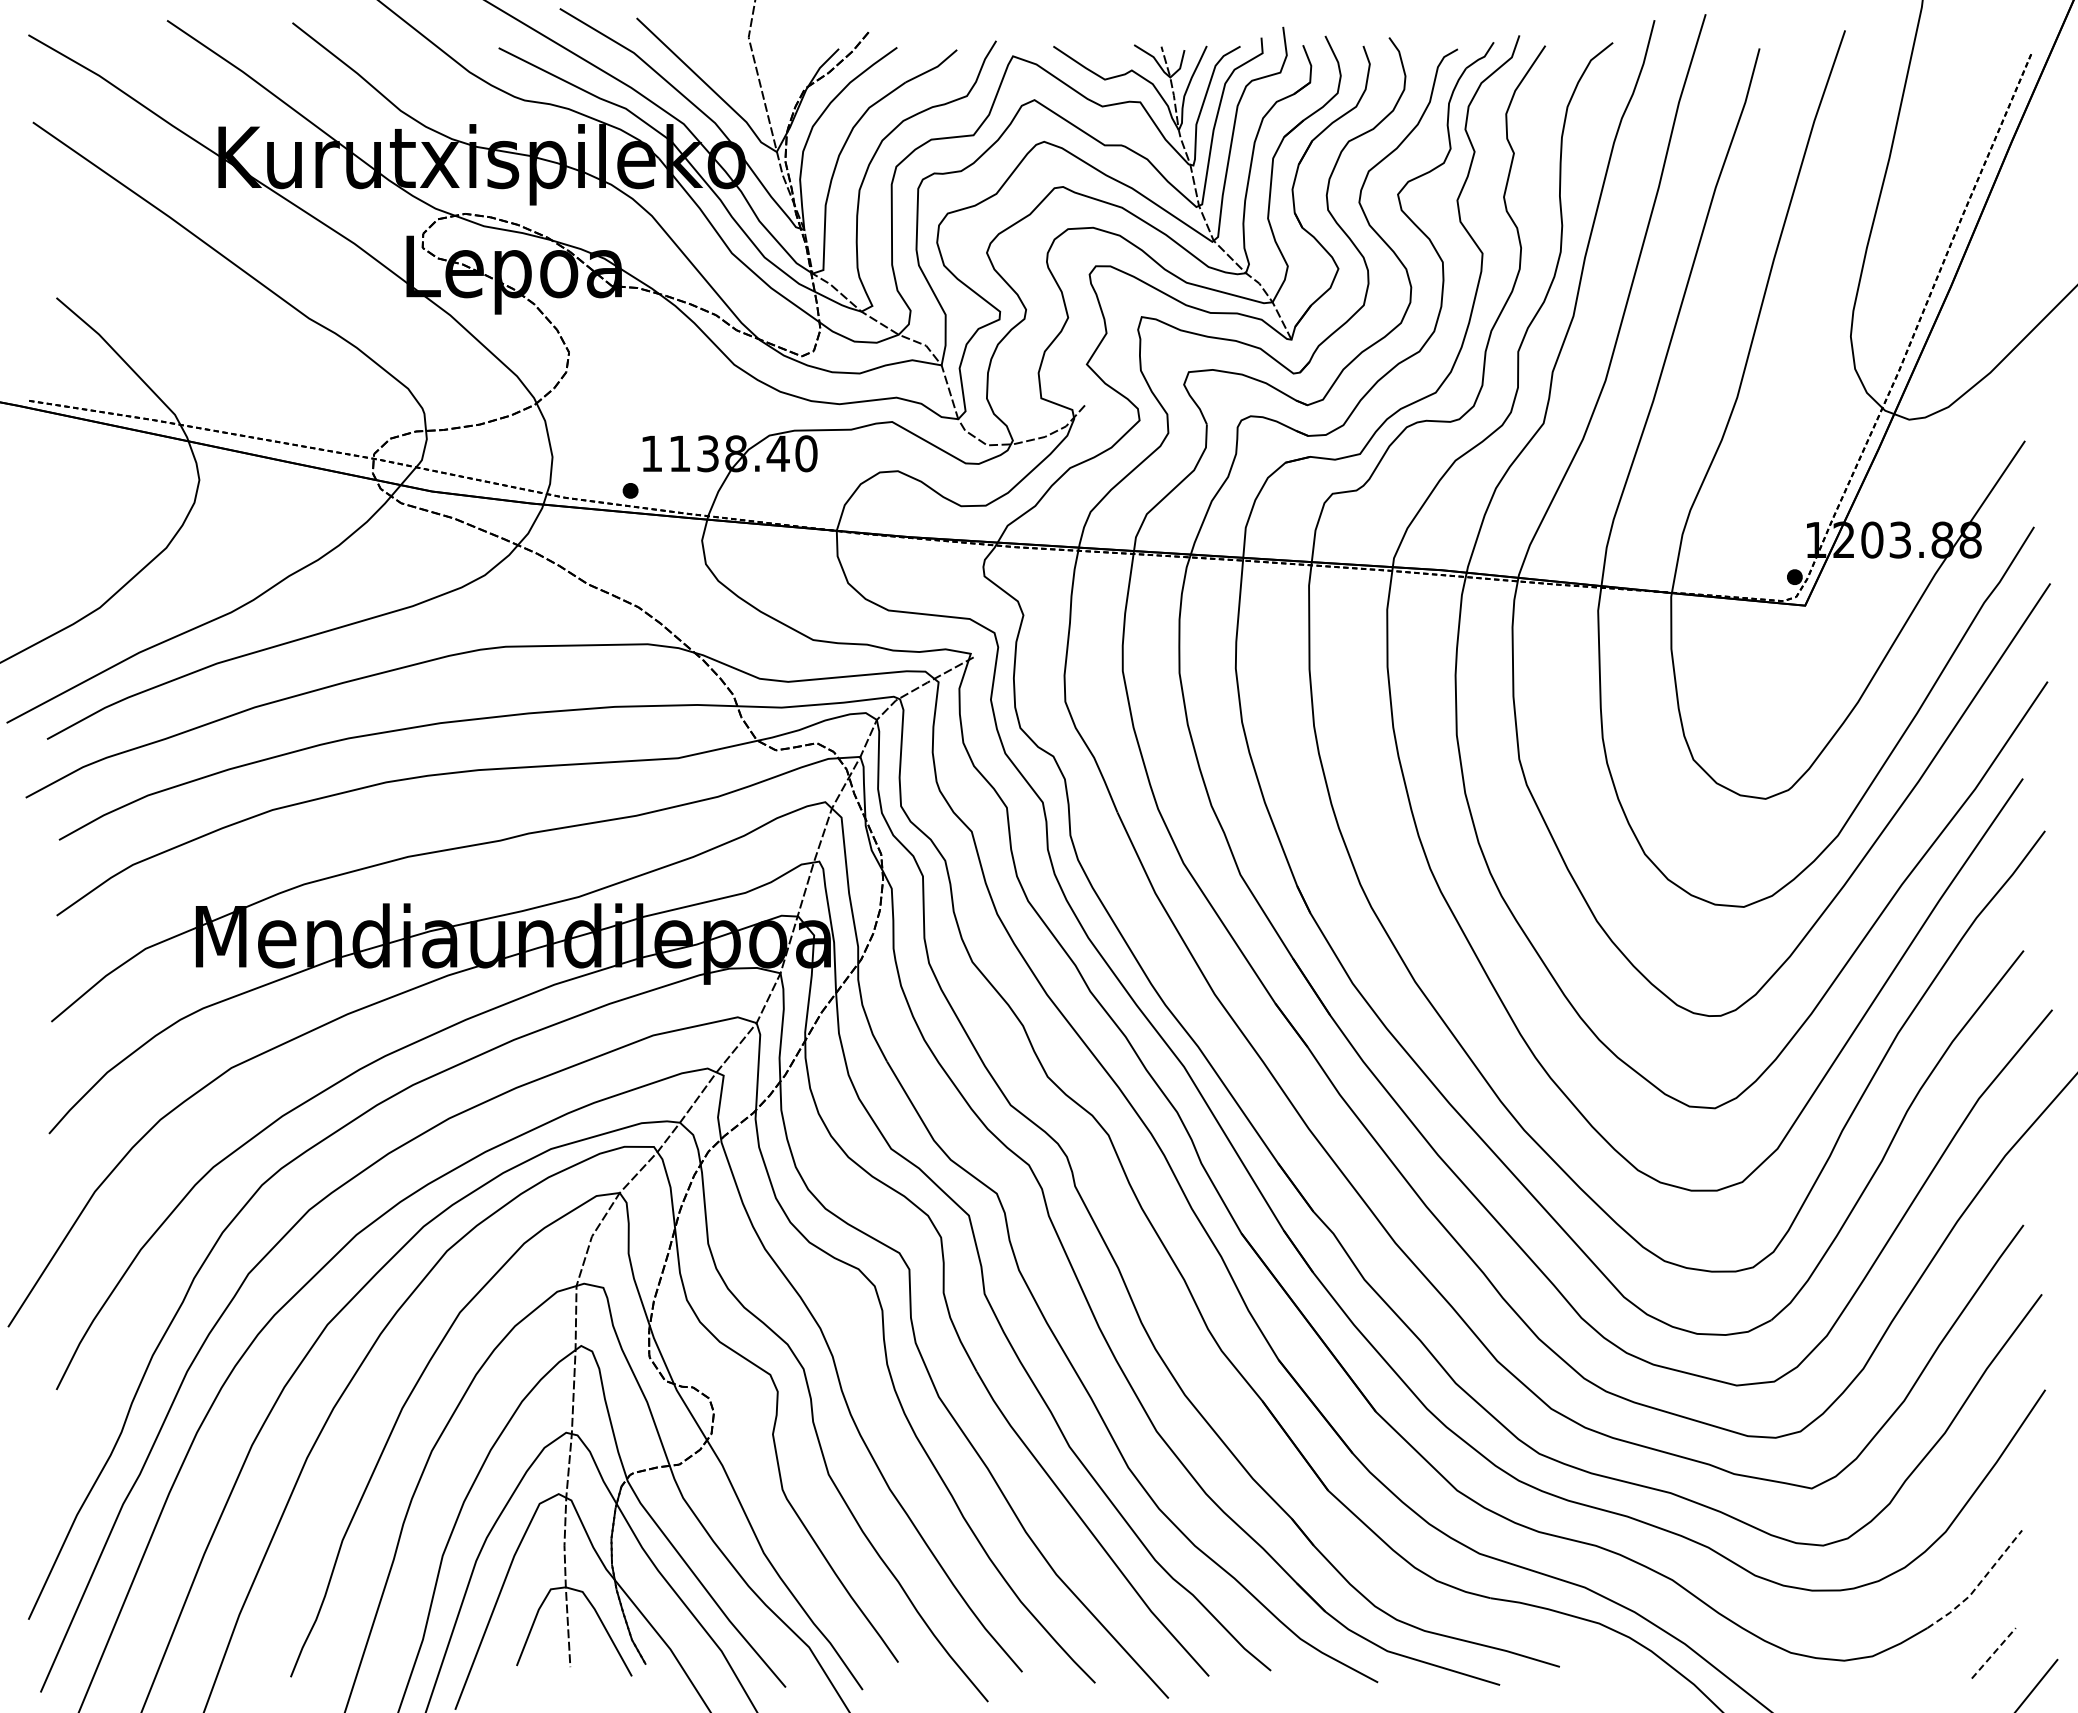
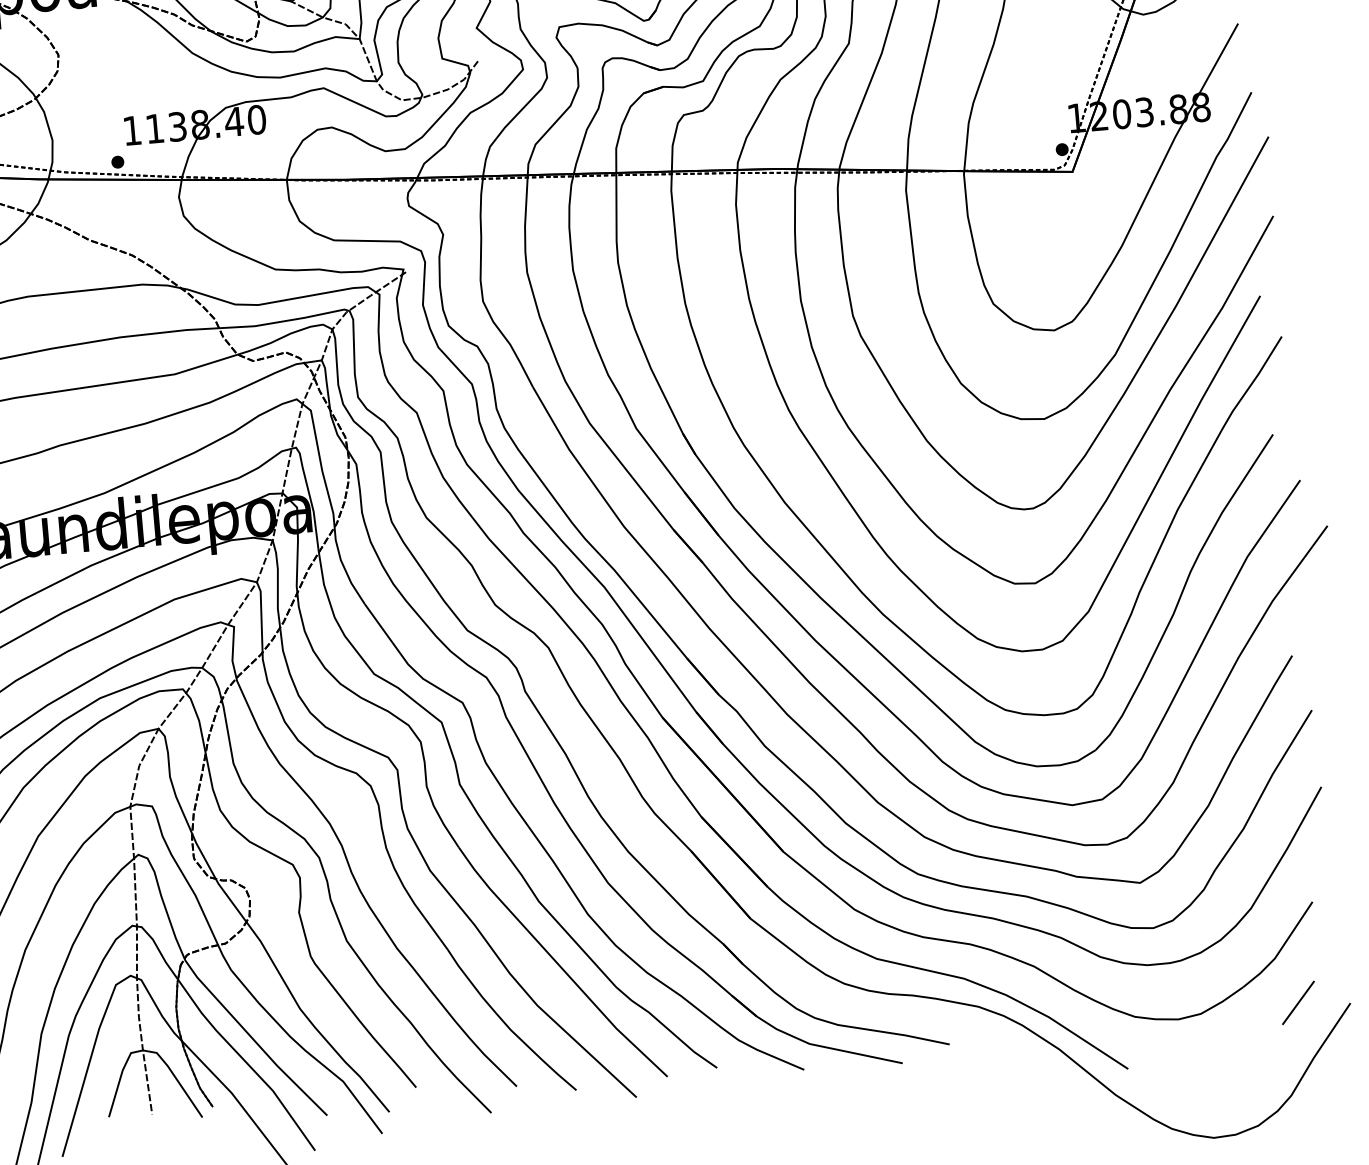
line: (1978, 1584) -> (1281, 948), dashed -> solid
line: (1994, 1652) -> (1298, 1002), dashed -> solid

